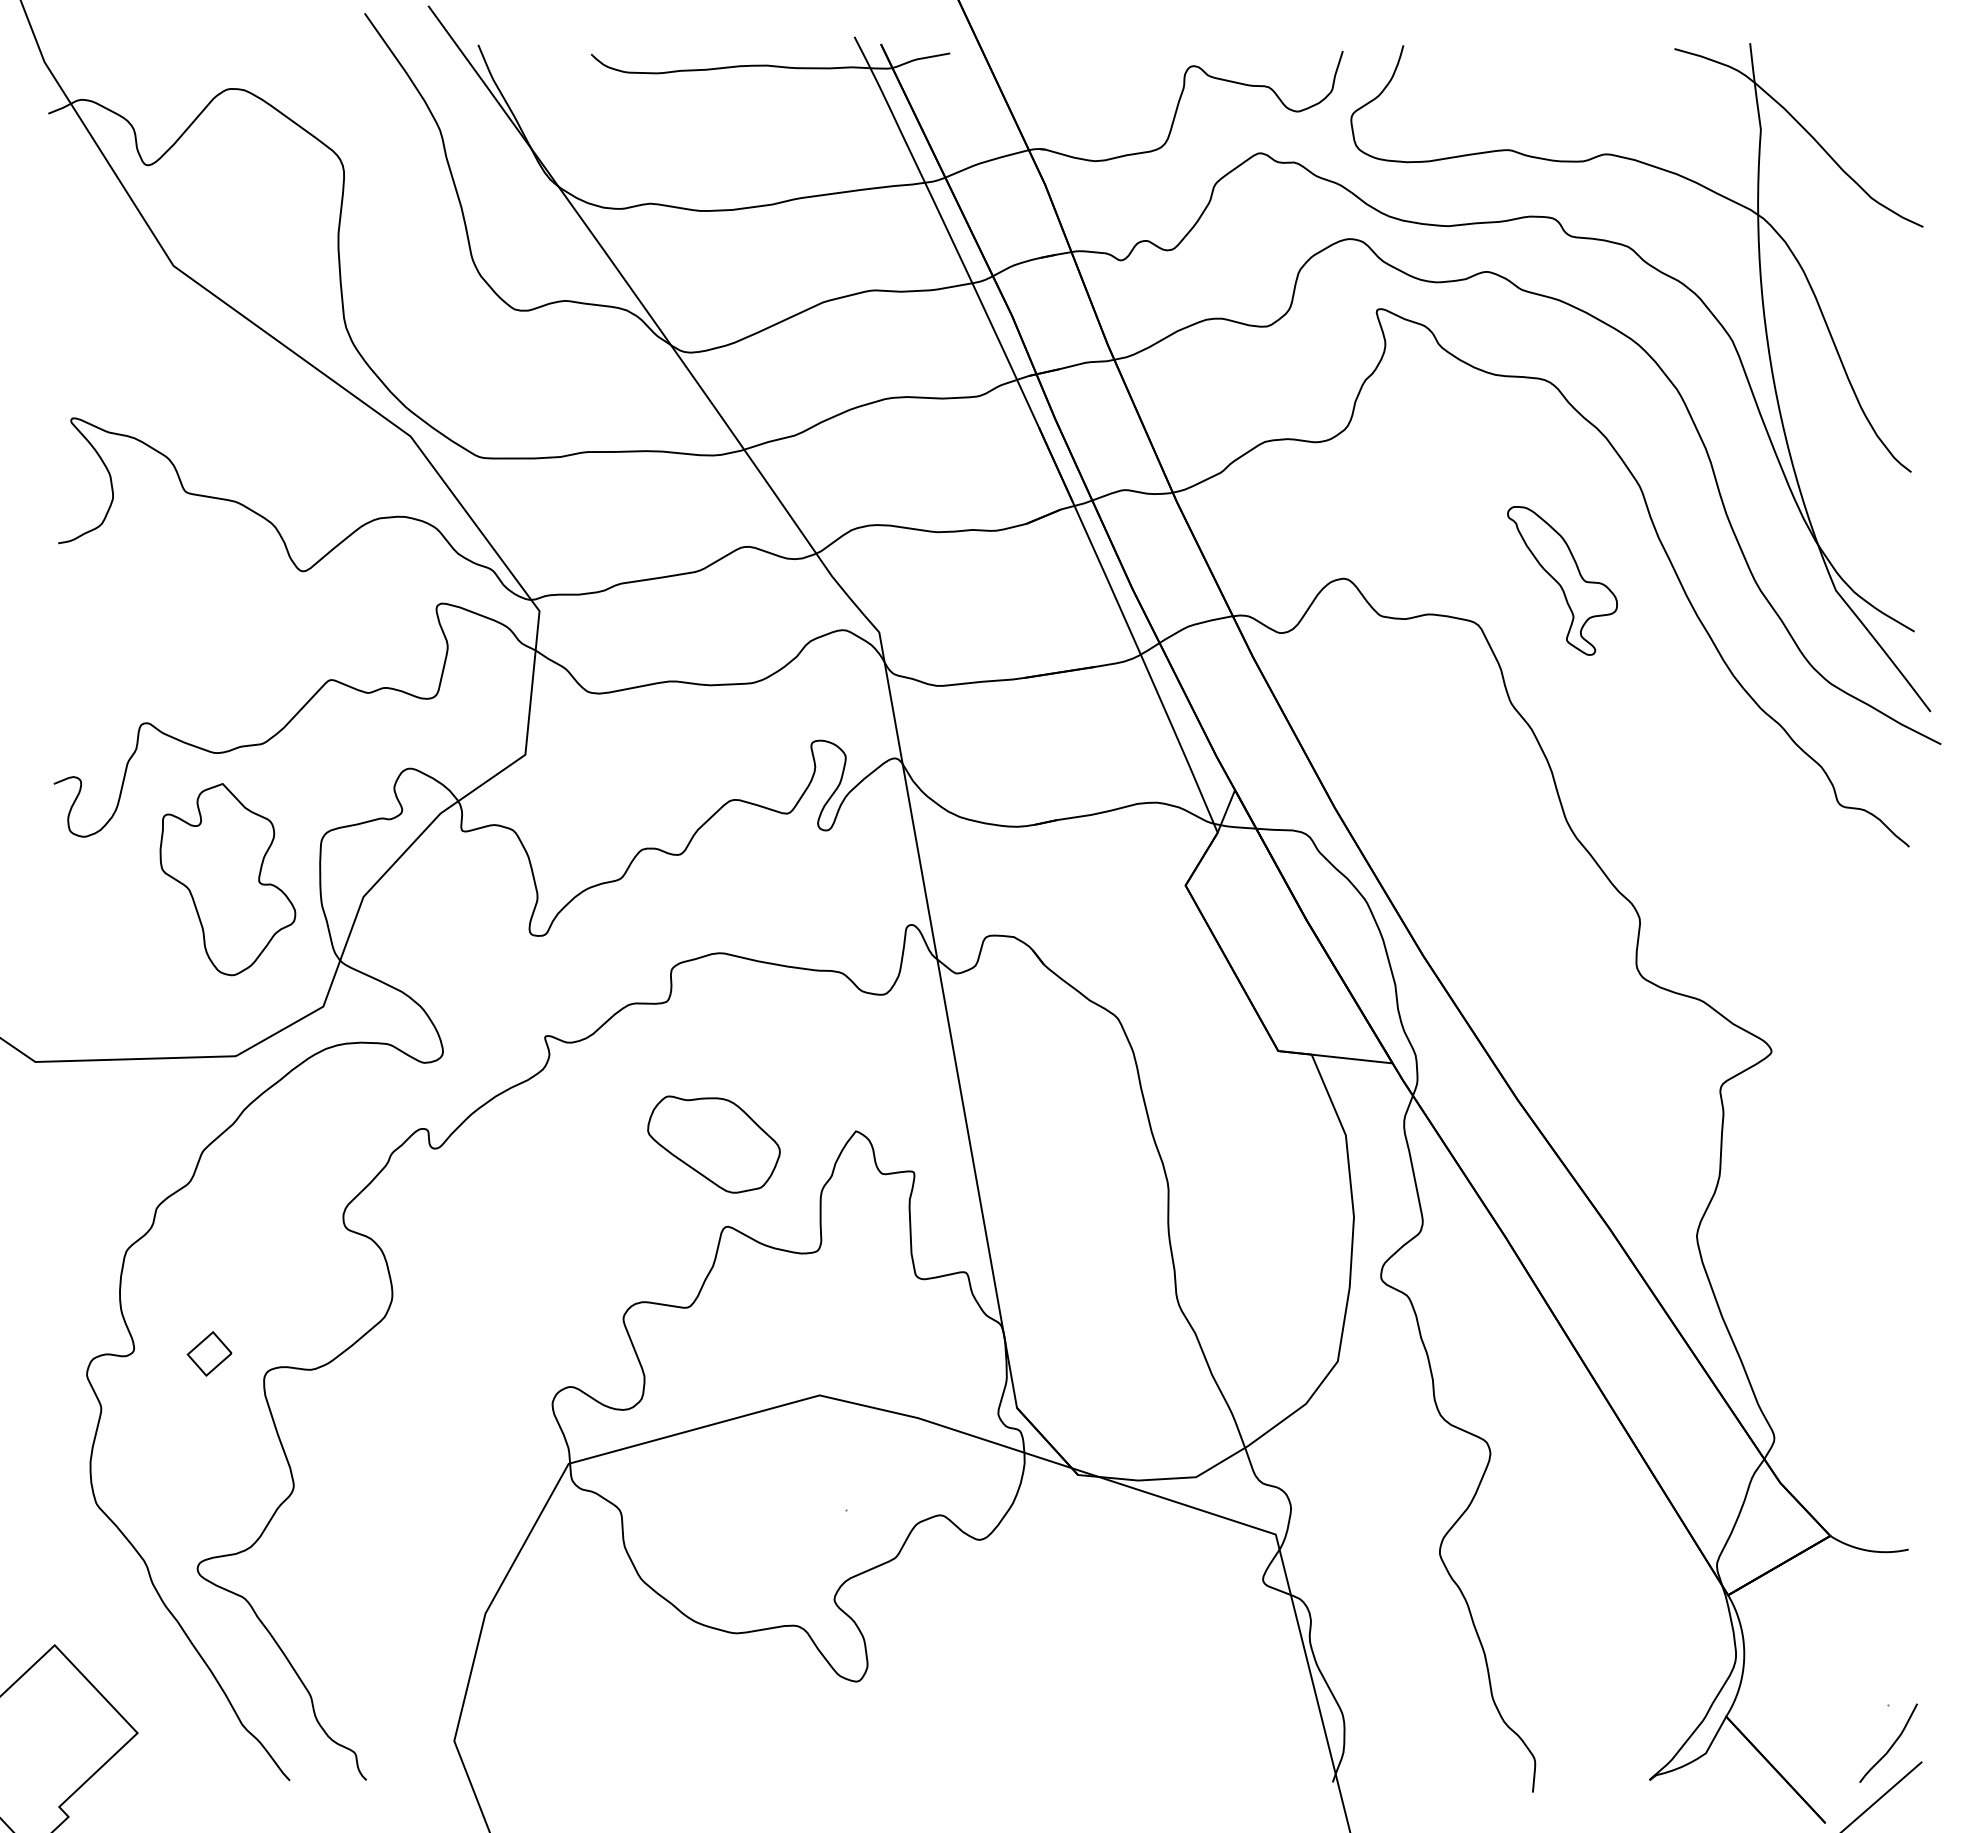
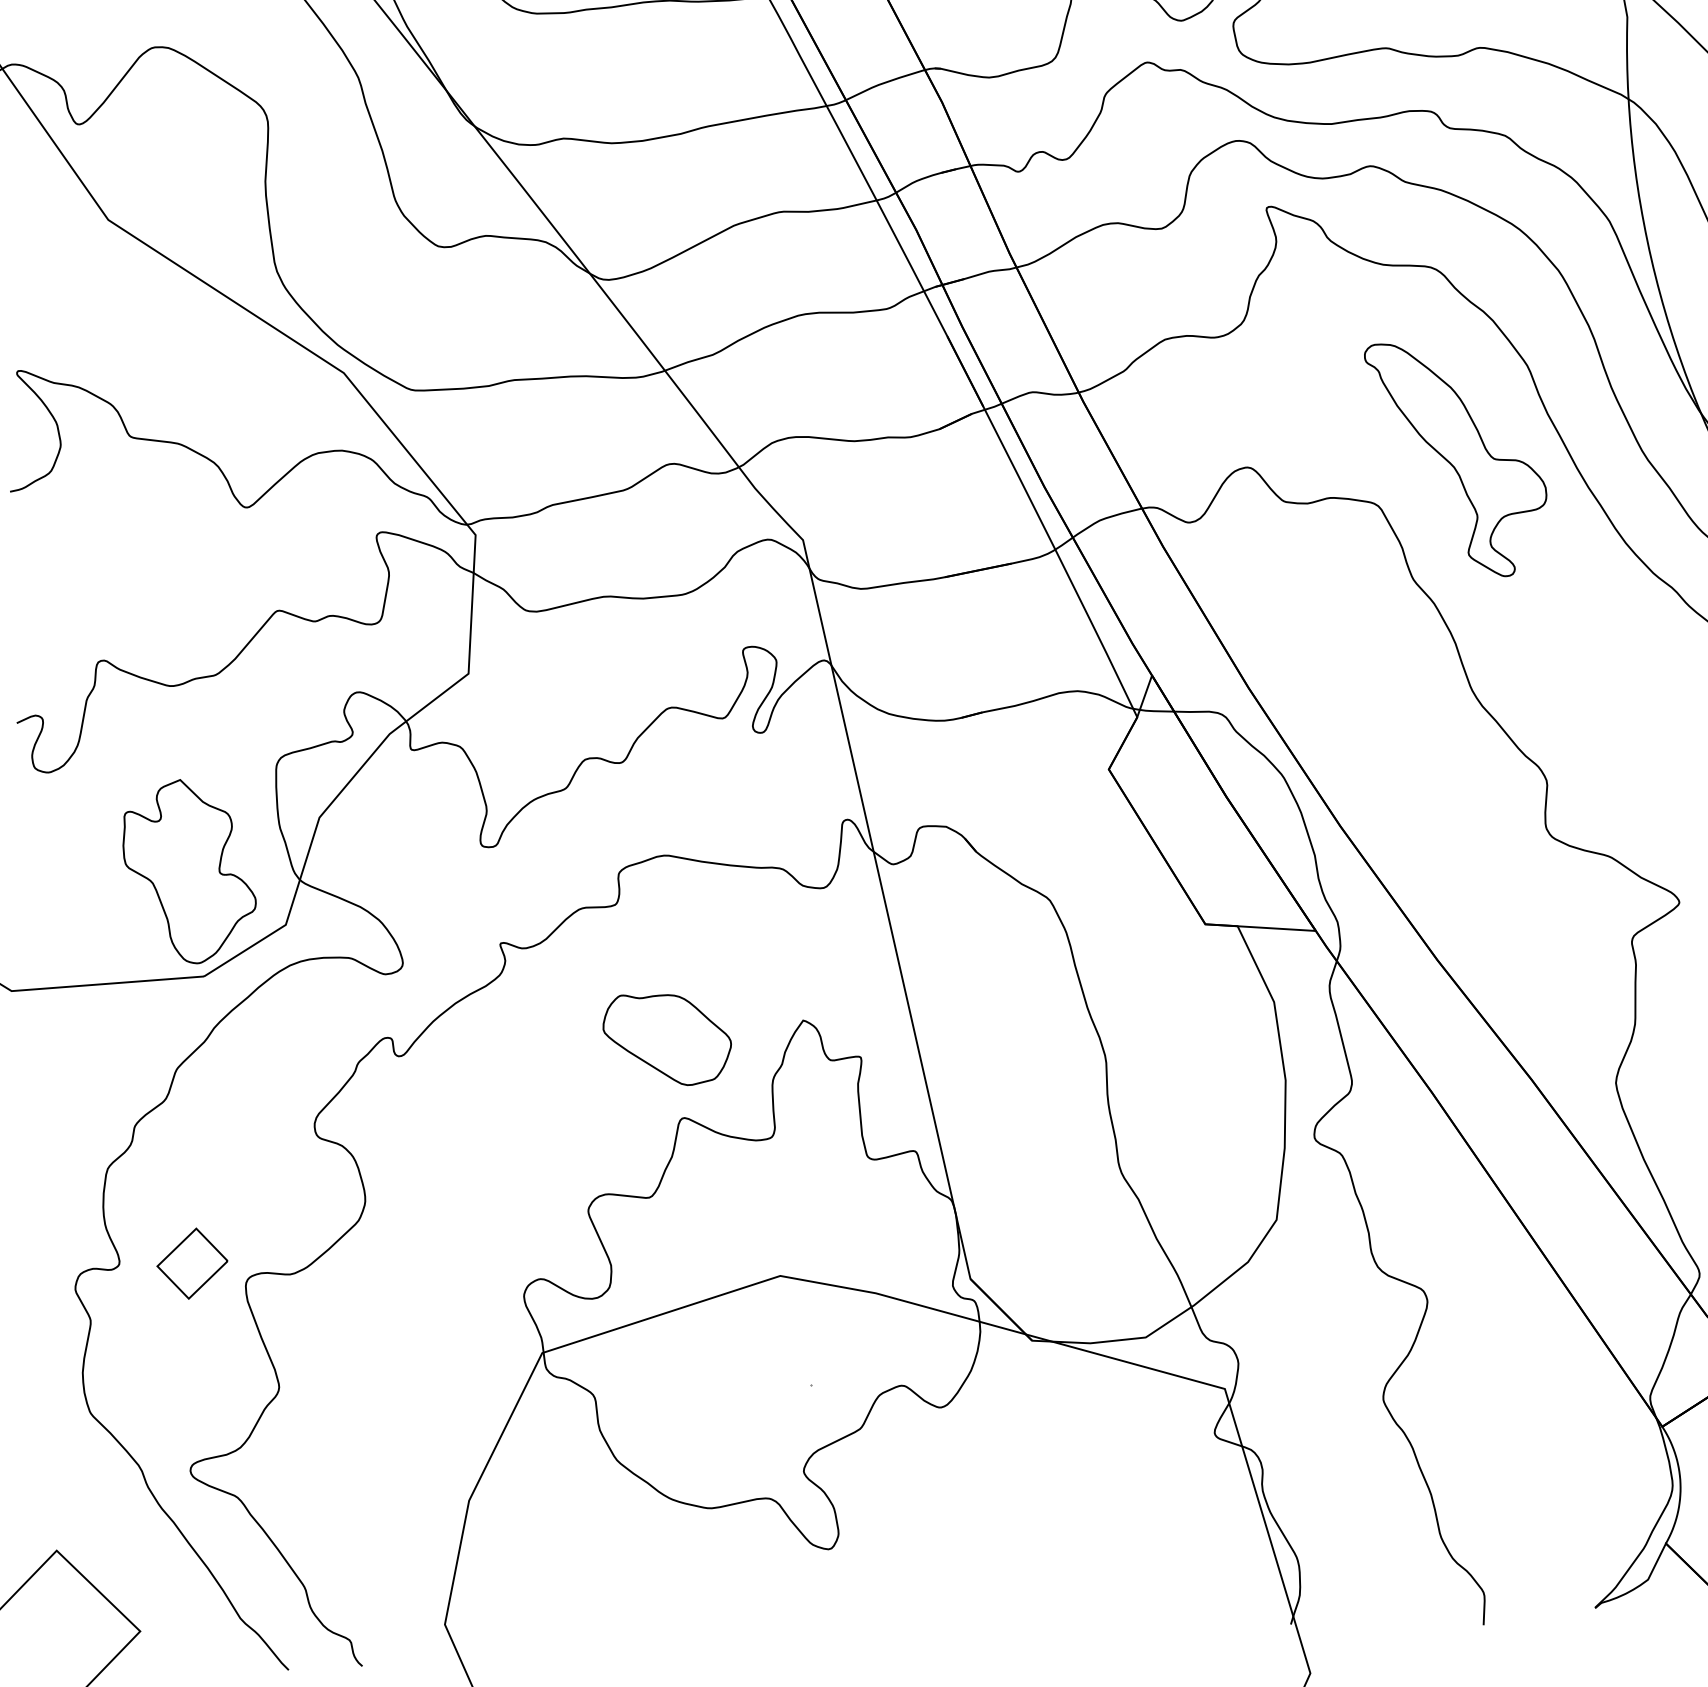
part: (1562, 580) -> (1457, 459), size x1.67
part: (227, 879) -> (189, 871), moved
part: (209, 1353) -> (192, 1263), size x1.67

